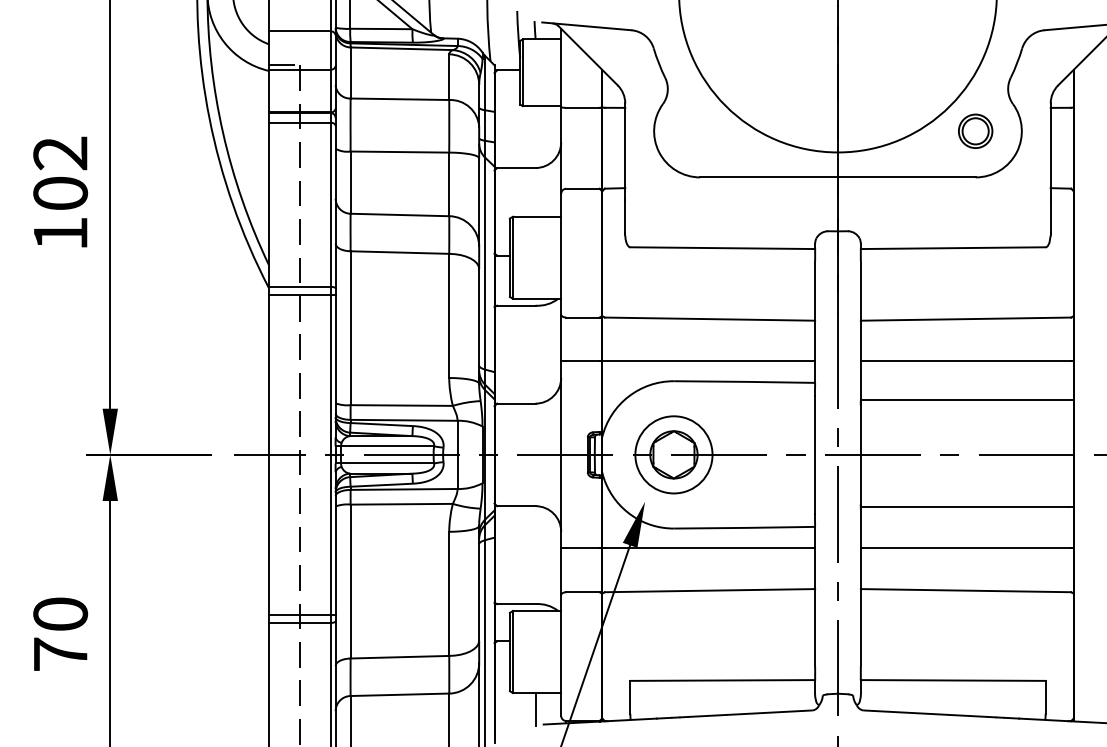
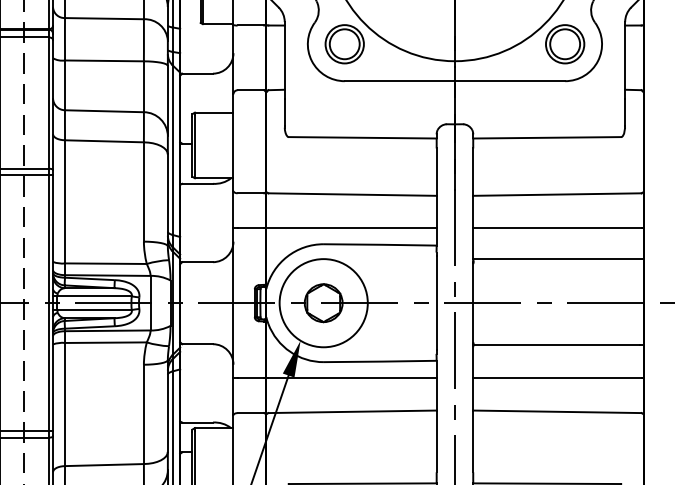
part: (700, 131) -> (344, 44), added
part: (975, 131) -> (564, 44), size x1.43
circle: (673, 454) -> (323, 302), size x1.43

